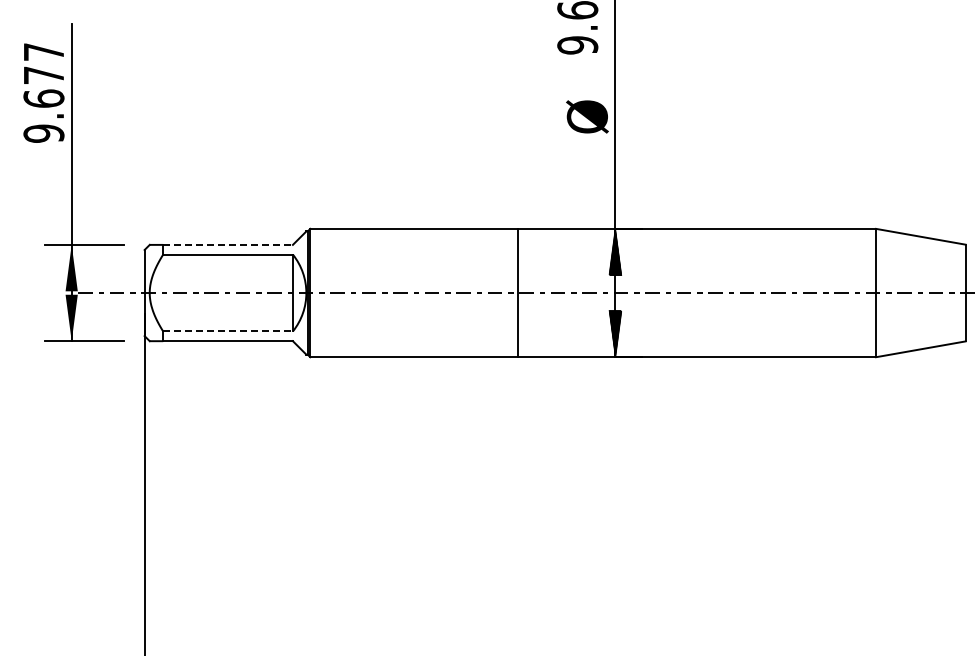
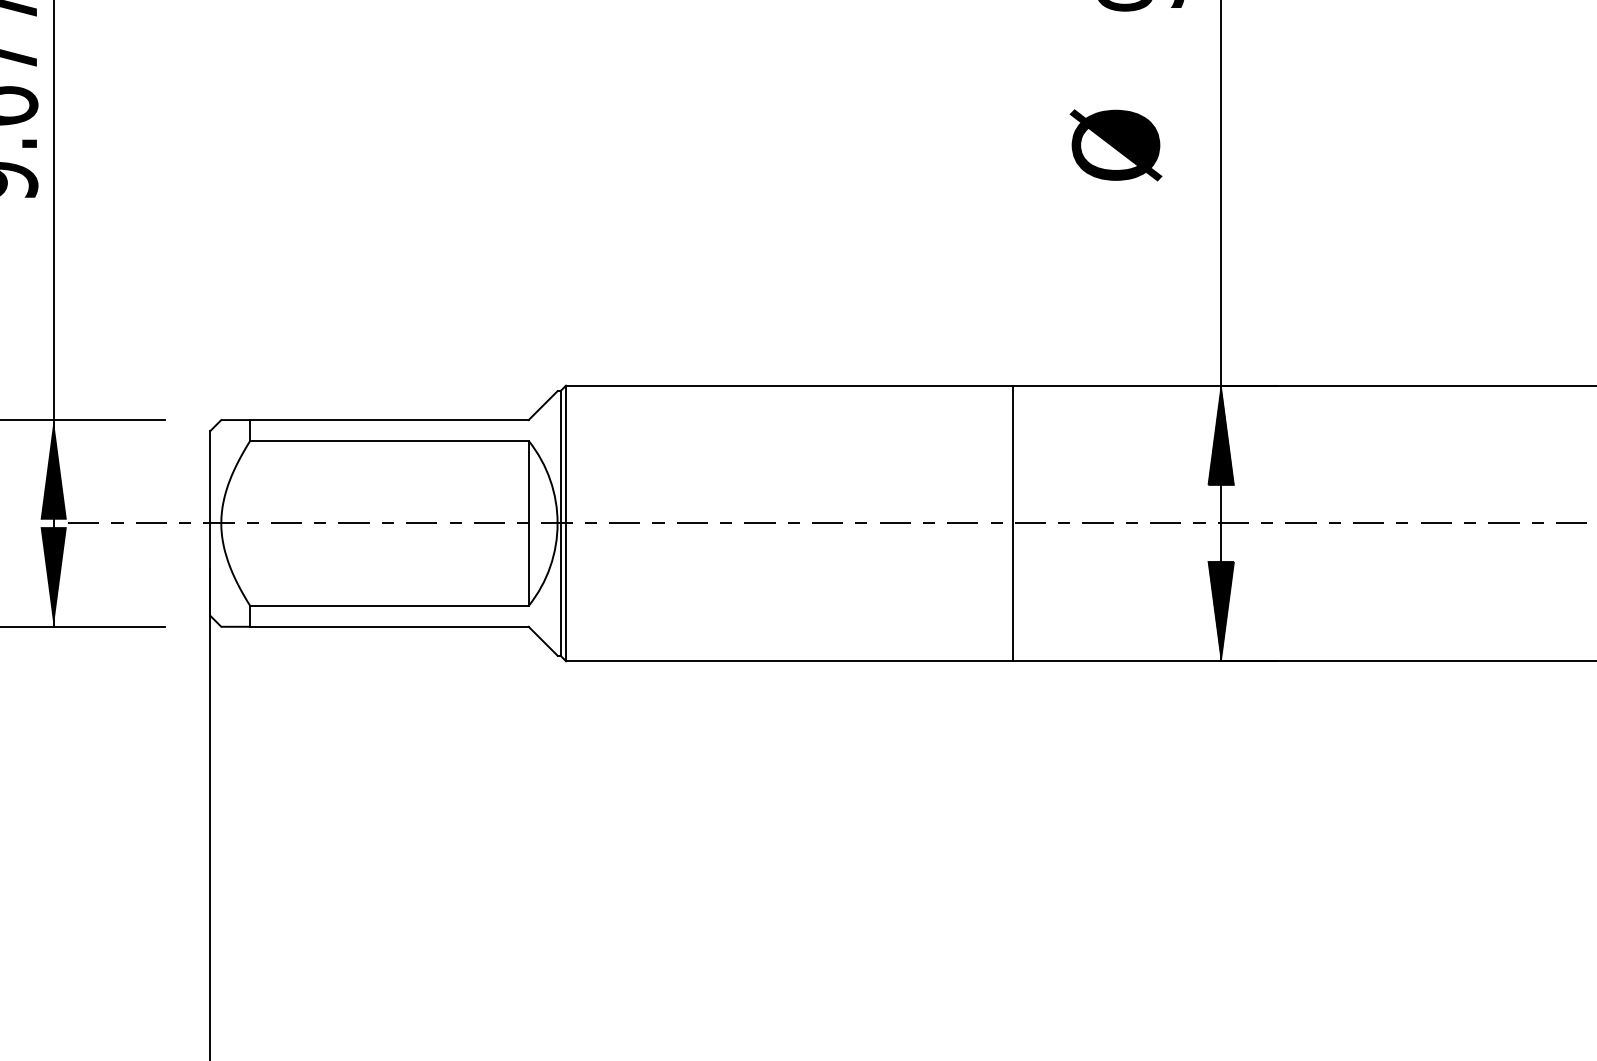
text: (587, 116) -> (1116, 144), moved
line: (228, 244) -> (390, 419), dashed -> solid
line: (228, 331) -> (390, 605), dashed -> solid

